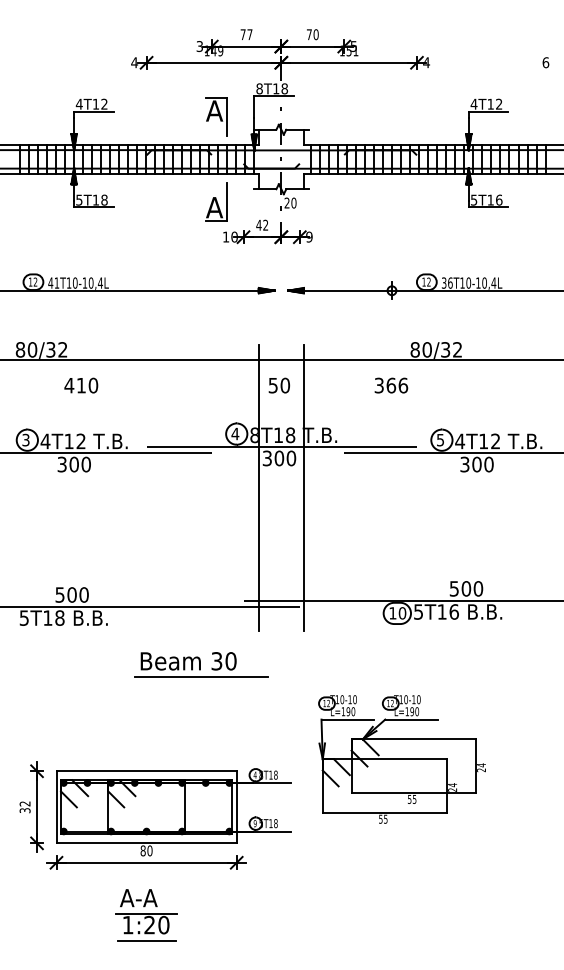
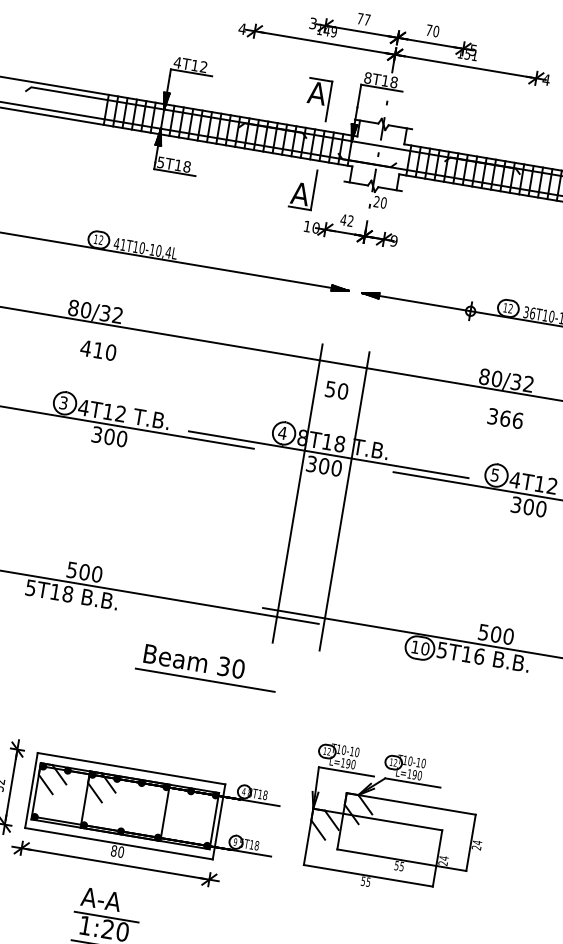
text: (81, 385) -> (98, 350), moved
text: (391, 385) -> (505, 418), moved
part: (401, 759) -> (395, 822), moved

